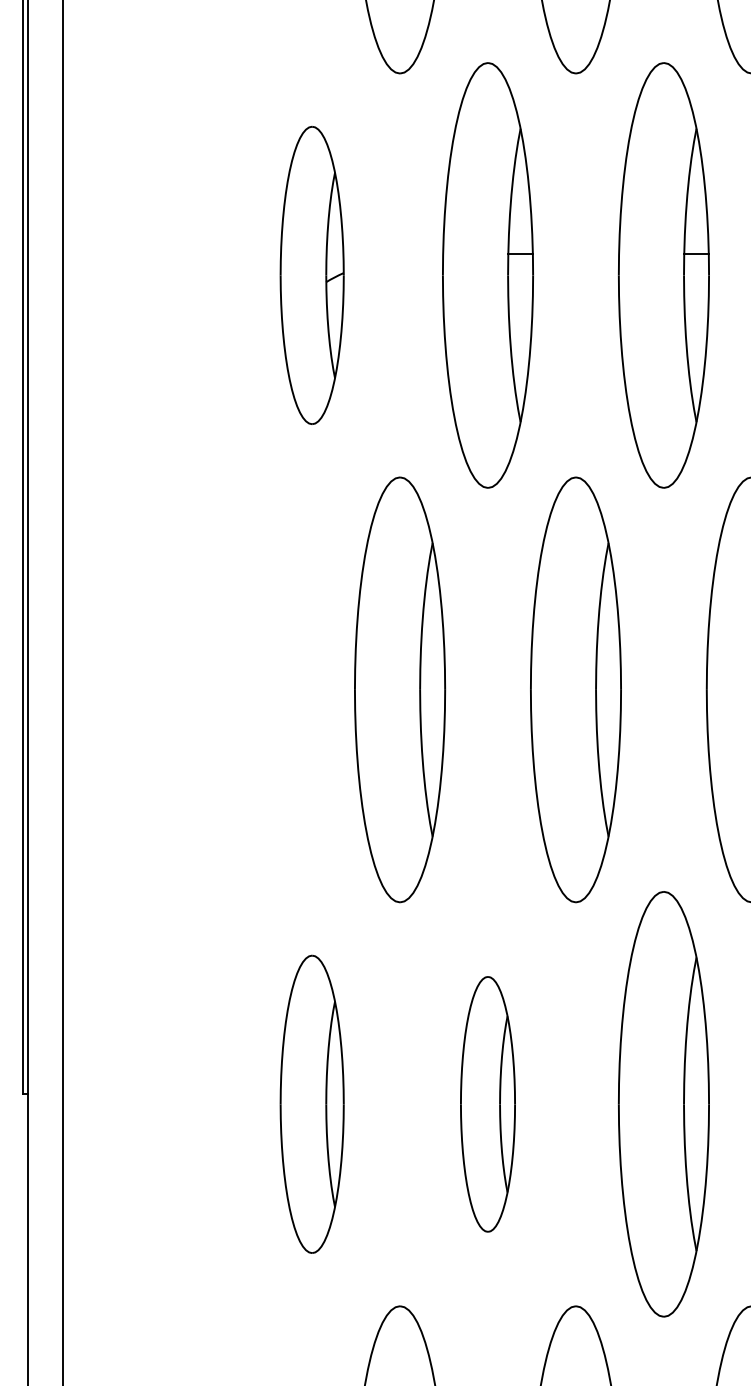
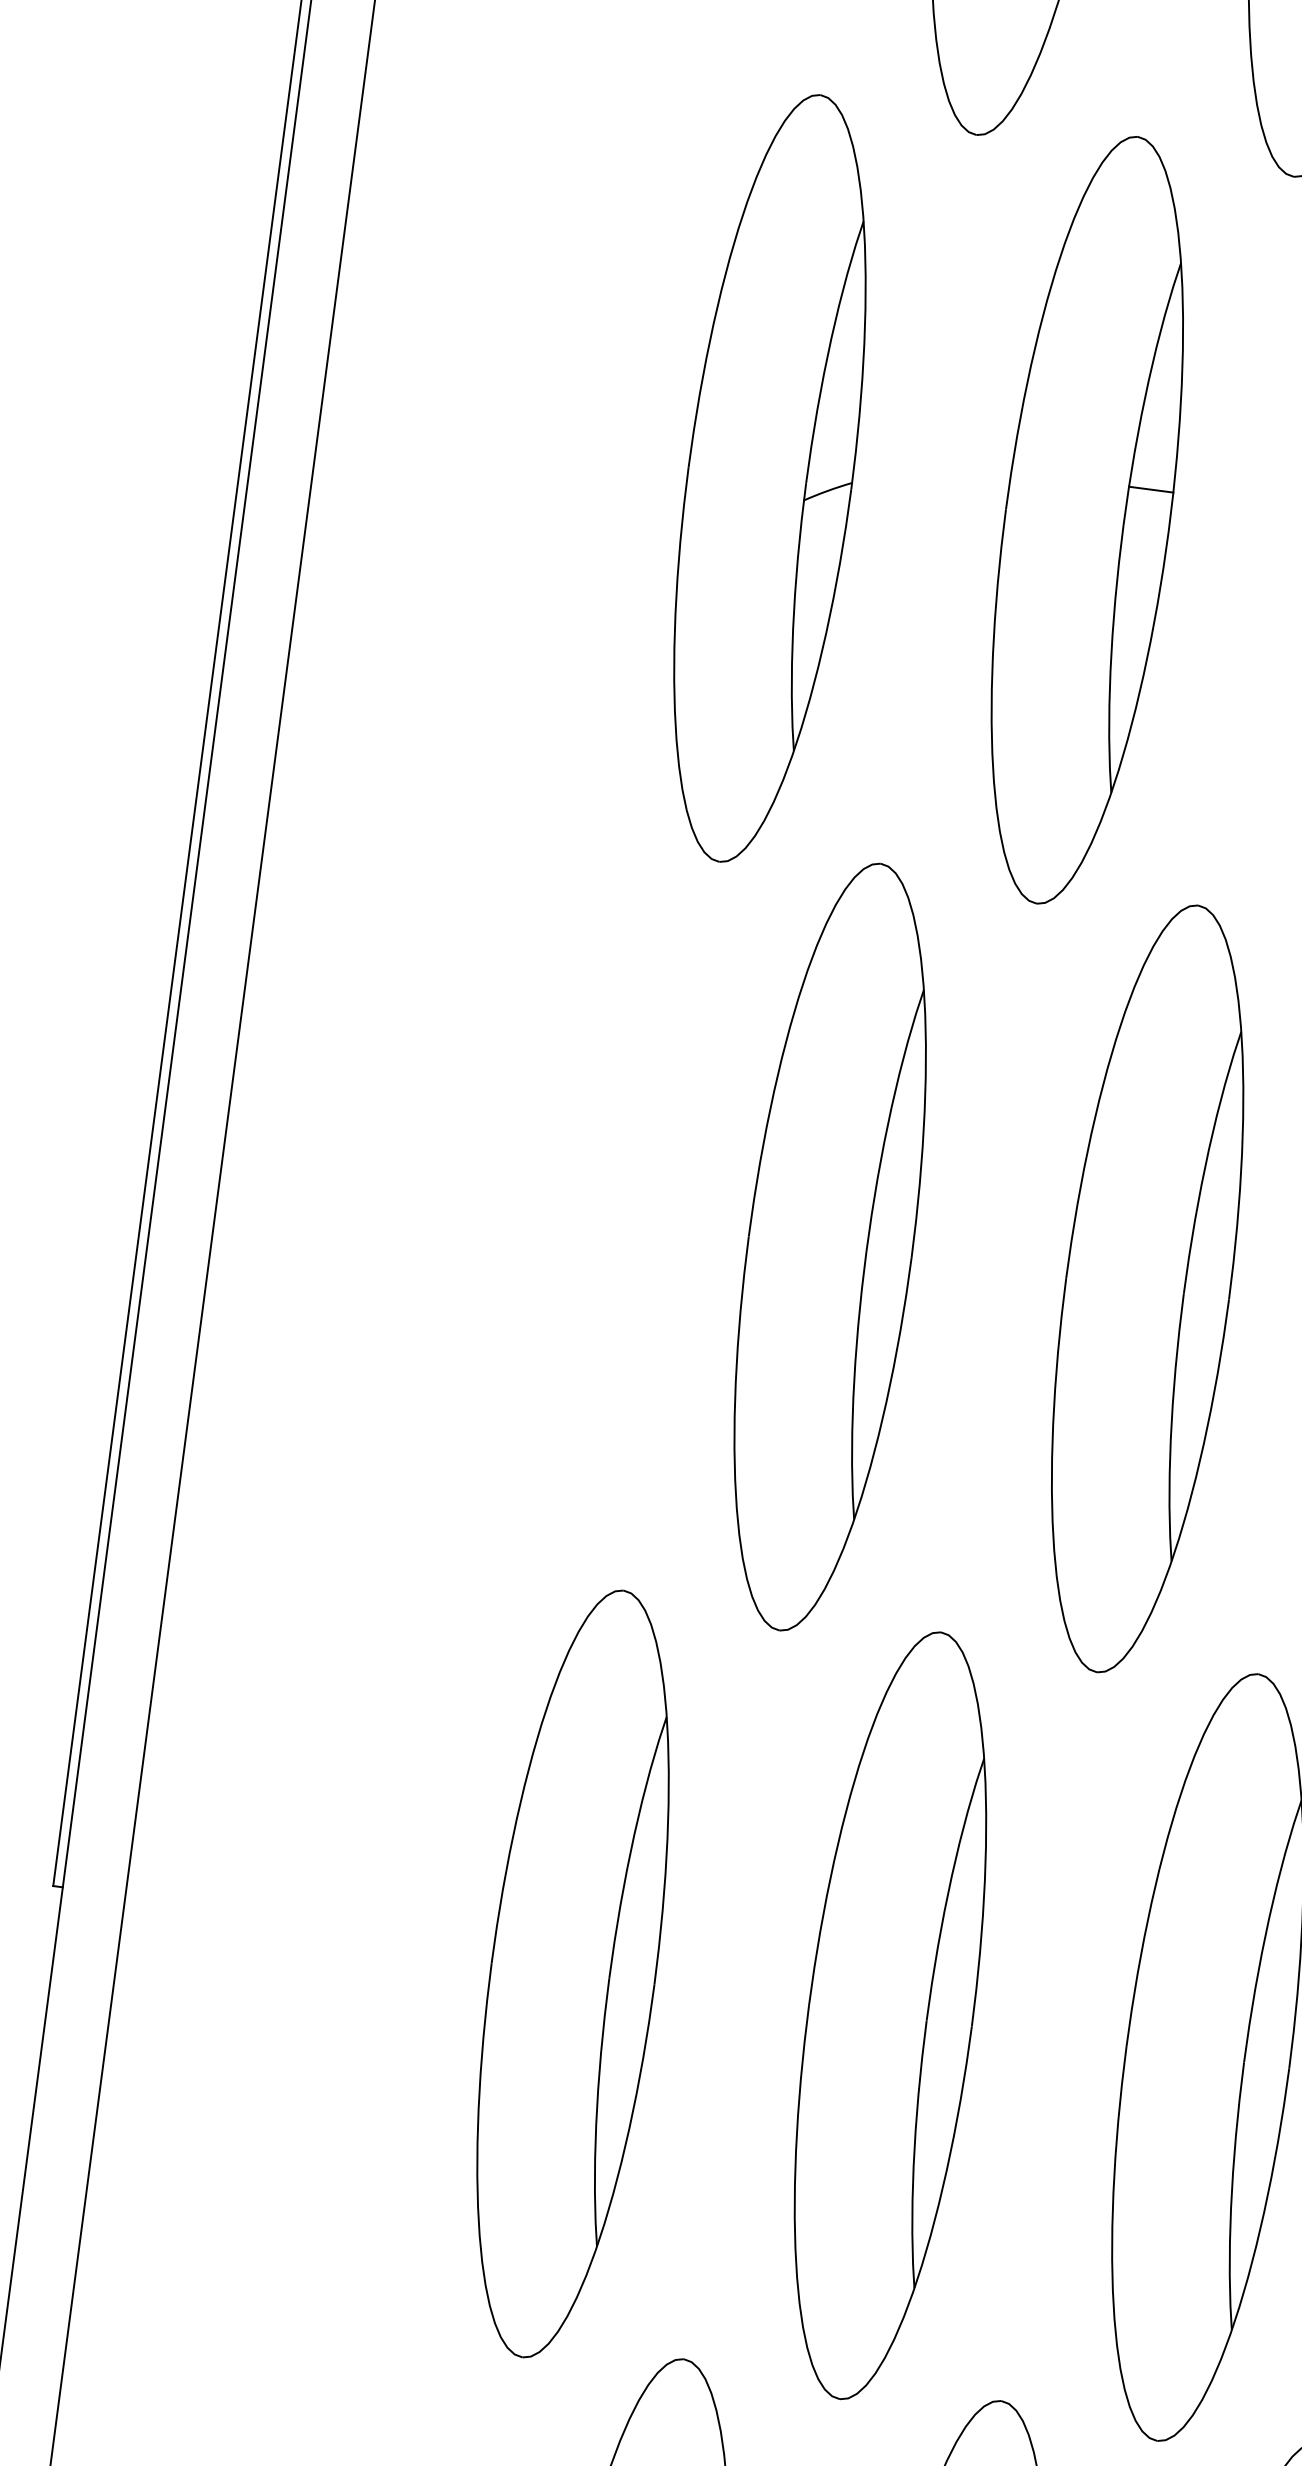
part: (312, 275) -> (770, 478), size x1.43
part: (312, 1104) -> (573, 1974), size x1.43
part: (487, 1104) -> (889, 2015), size x1.67

